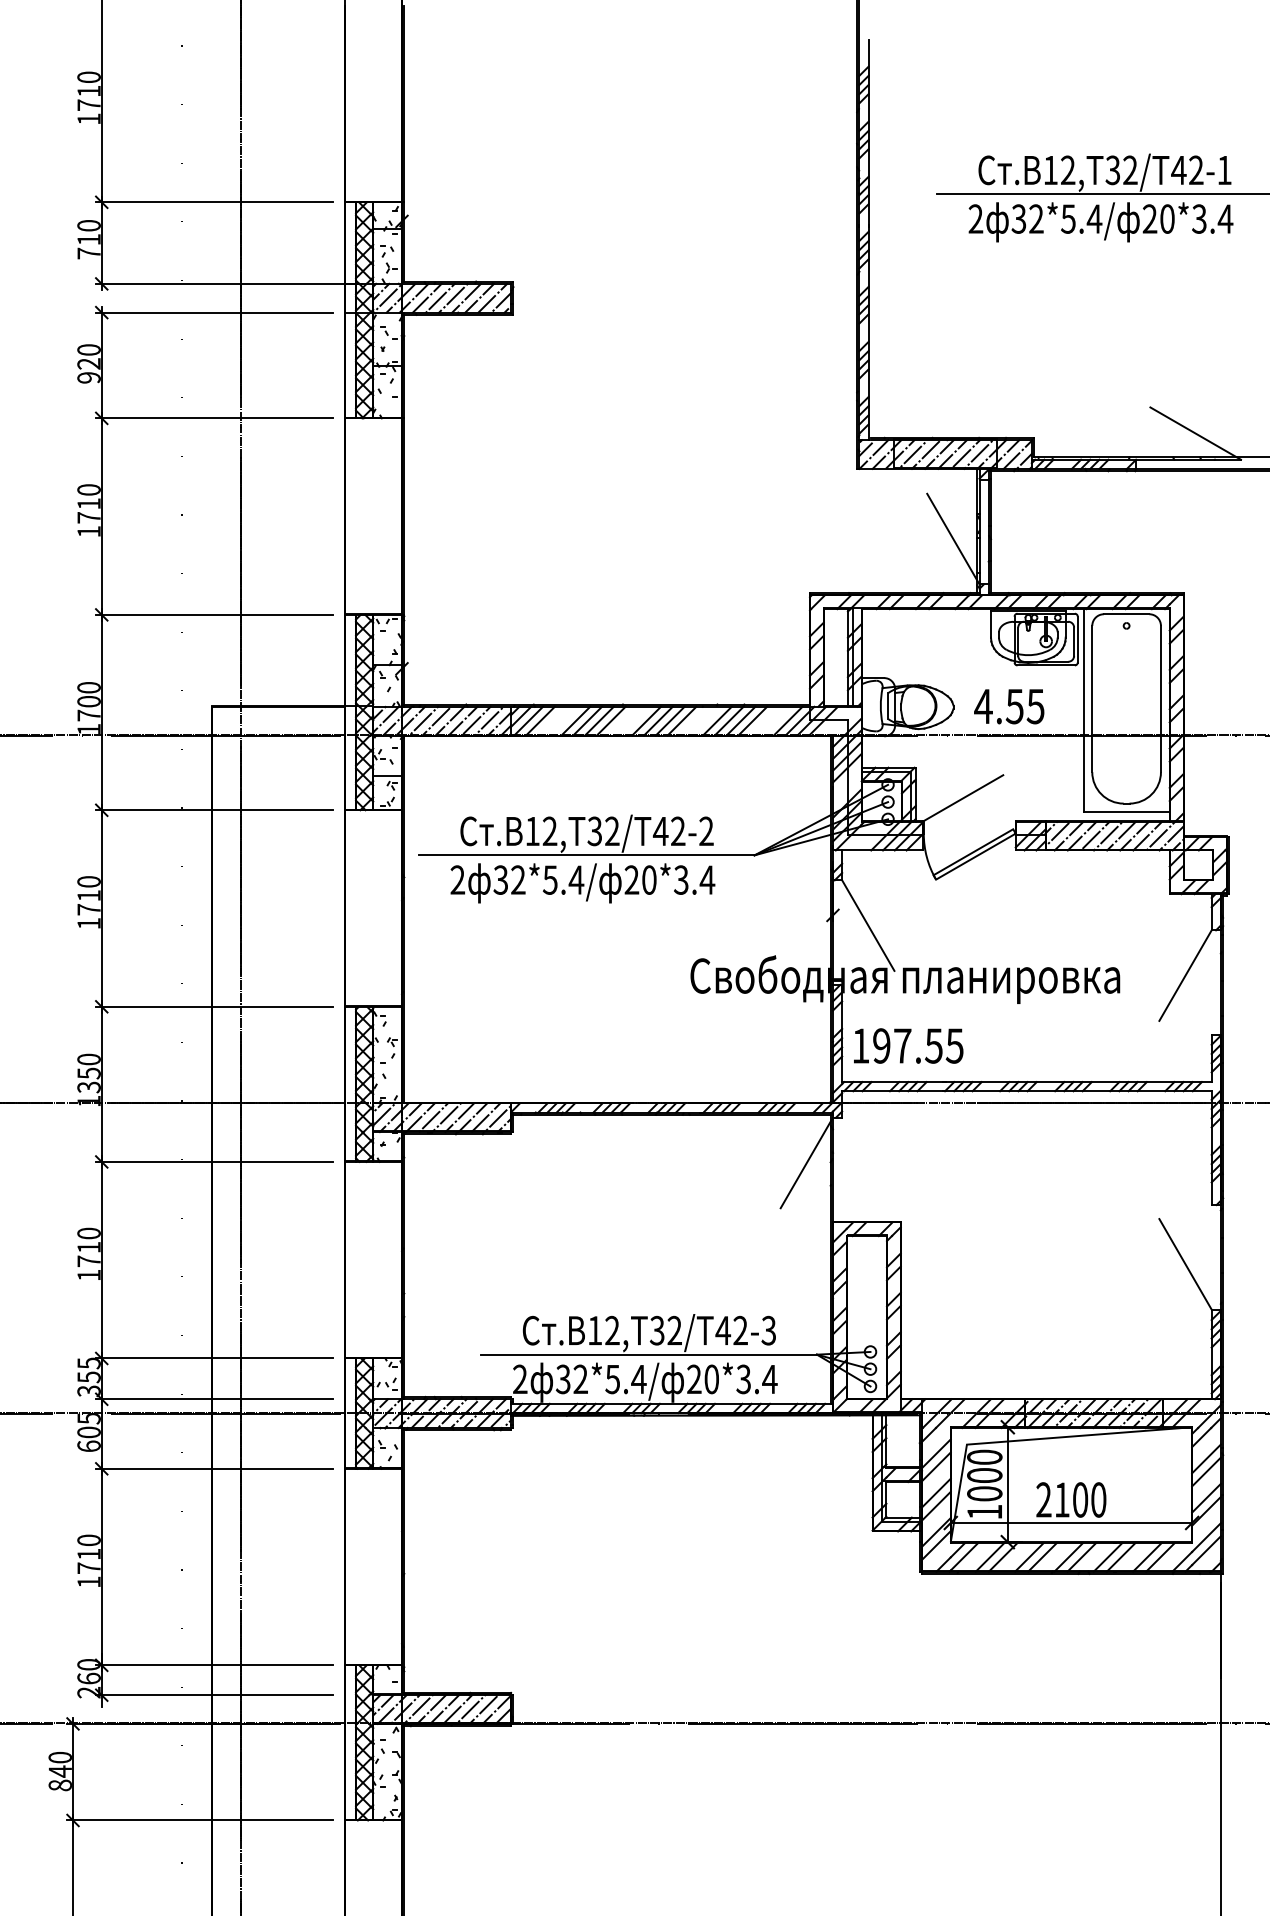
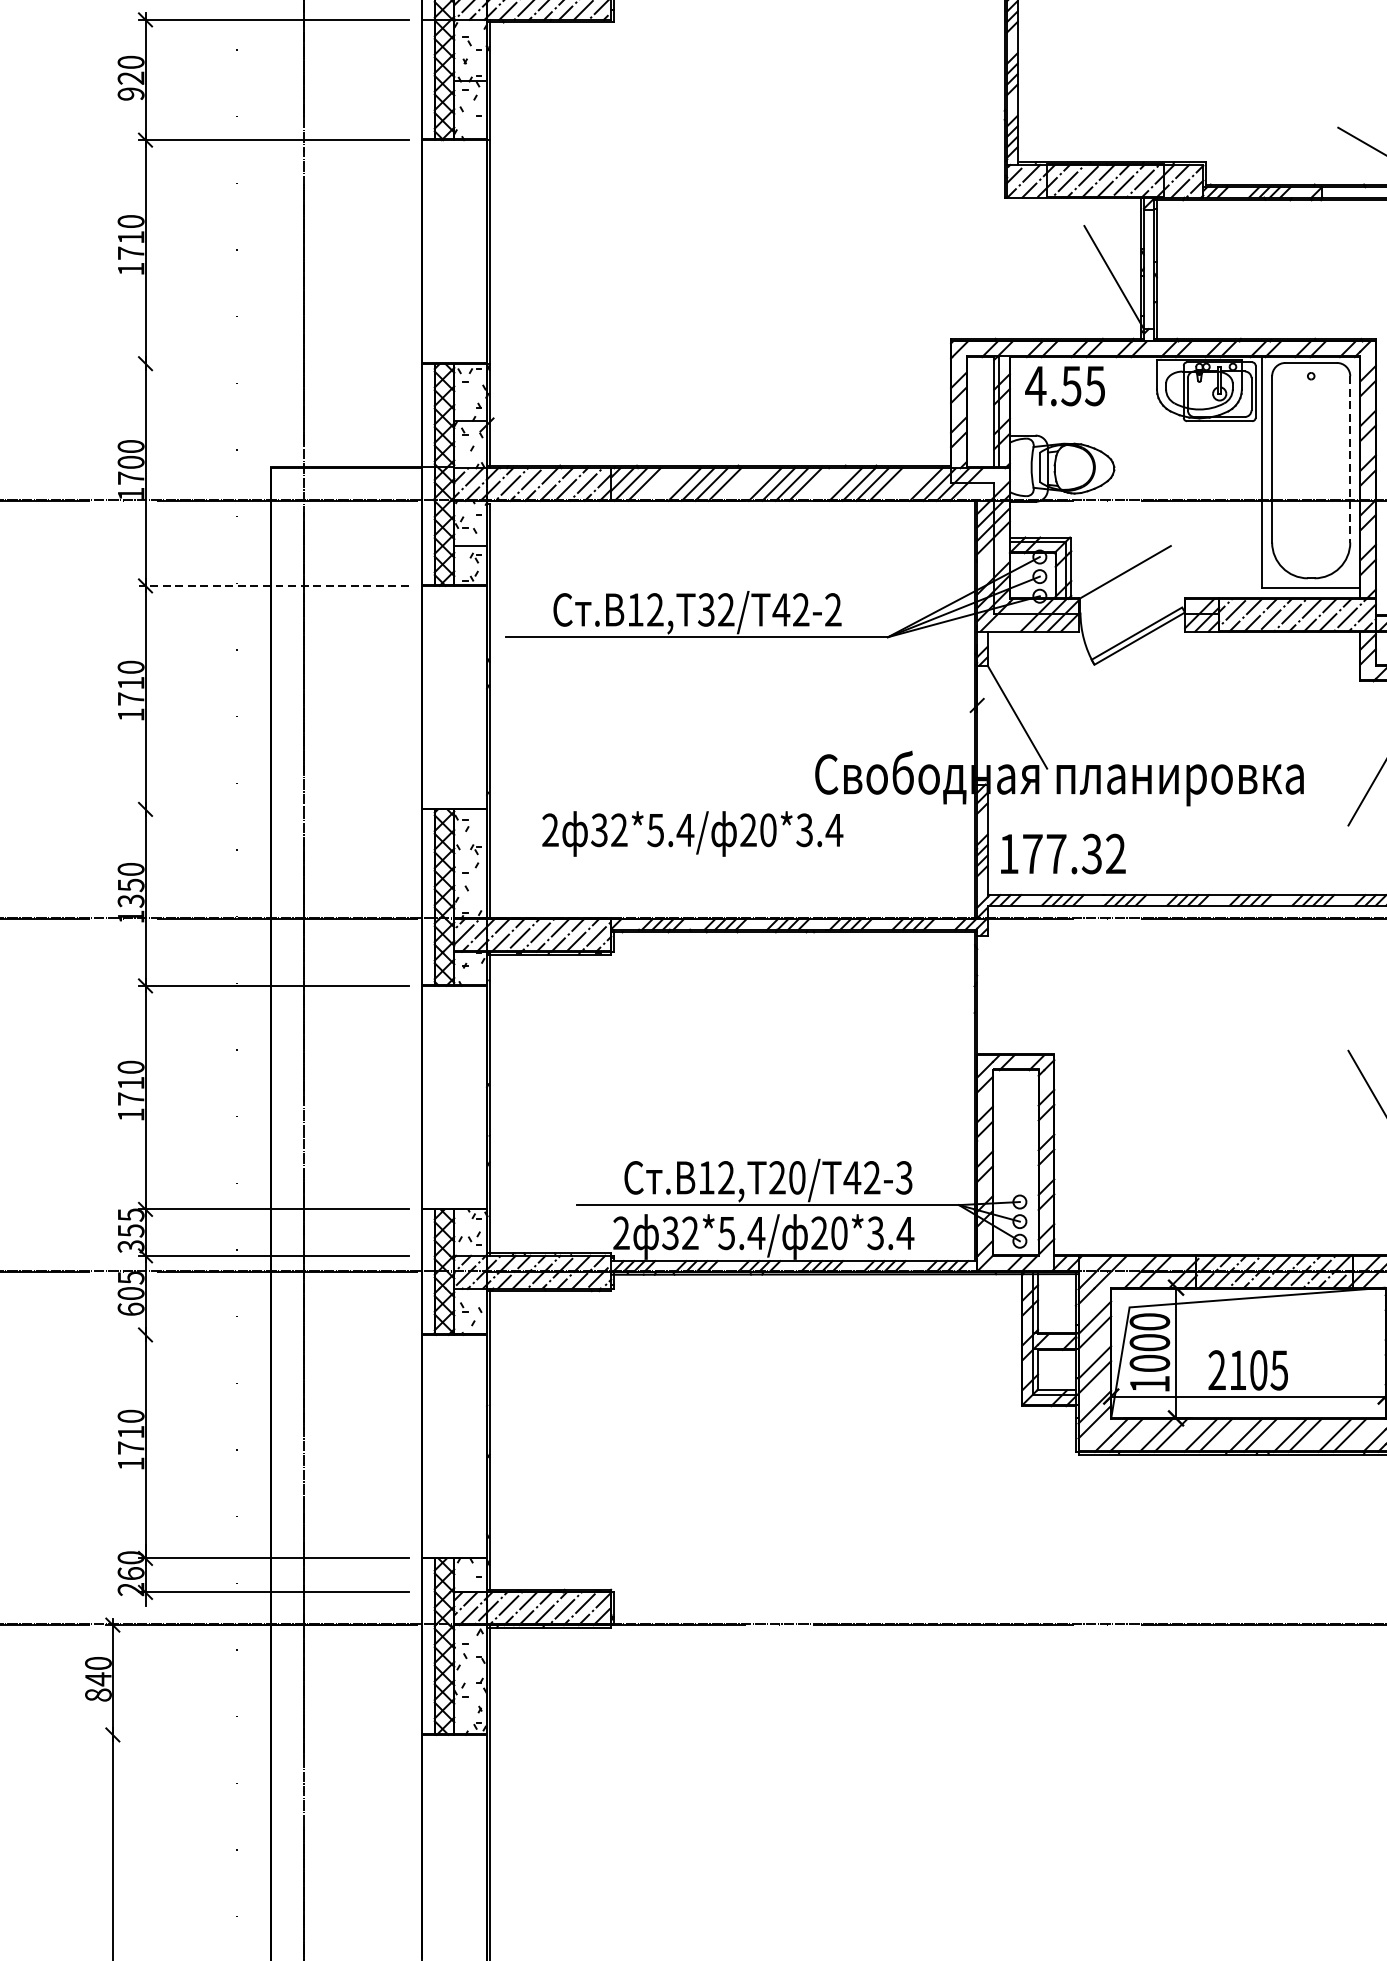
line: (214, 614) -> (273, 363), removed
line: (1160, 699) -> (1349, 459), solid -> dashed
text: (1009, 706) -> (1065, 385), moved
line: (214, 810) -> (273, 586), solid -> dashed
text: (582, 883) -> (692, 834), moved
line: (214, 1006) -> (273, 809), removed
text: (918, 1045) -> (1074, 853), 197.55 -> 177.32
line: (806, 1162) -> (947, 986), removed
text: (665, 1330) -> (786, 1177), 32/ -> 20/
line: (214, 1468) -> (273, 1334), removed
text: (1098, 1499) -> (1279, 1369), 2100 -> 2105
line: (200, 1820) -> (257, 1734), removed

